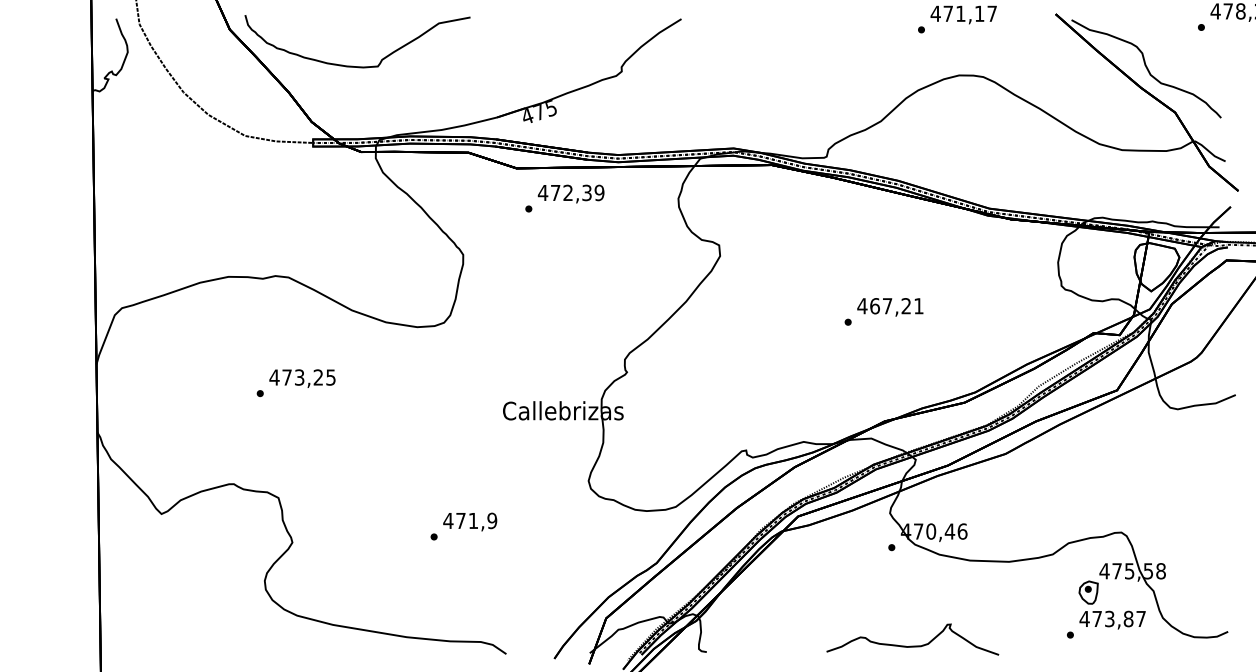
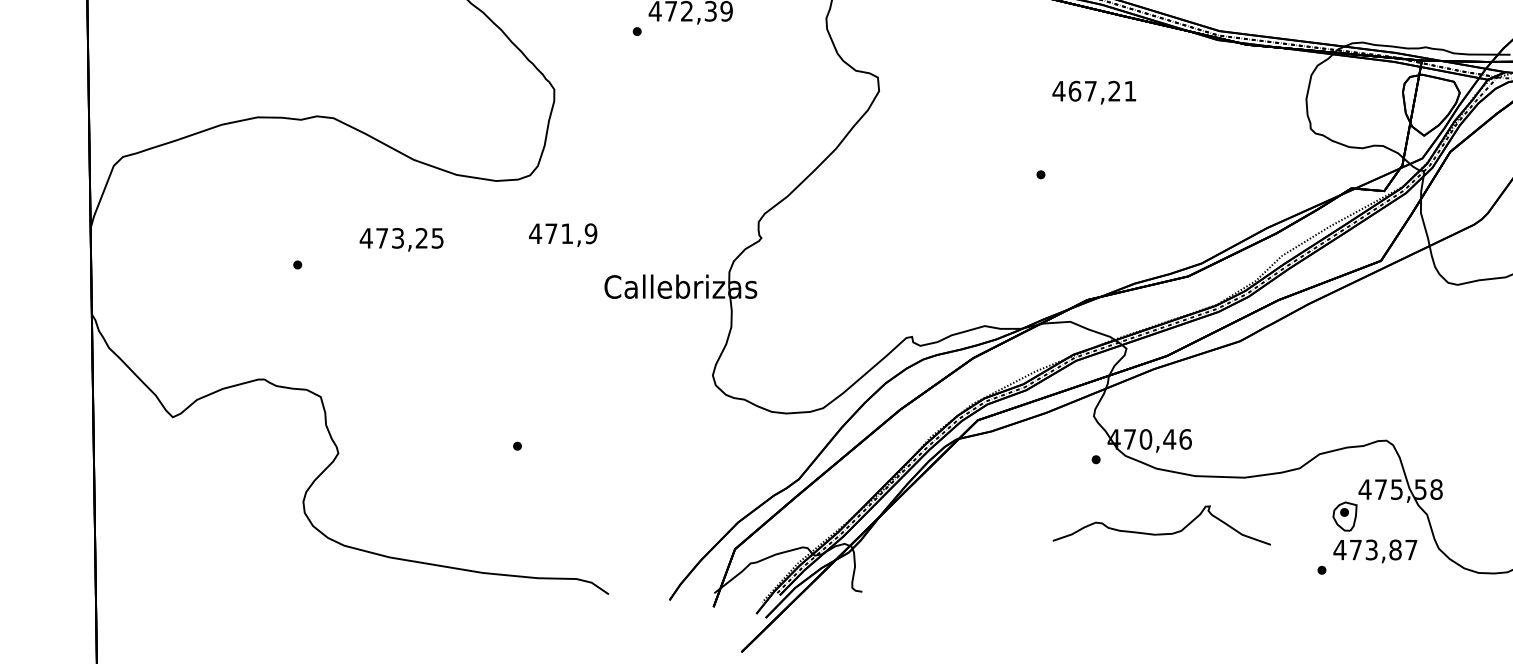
text: (890, 307) -> (1094, 92), moved
text: (302, 378) -> (401, 239), moved
text: (470, 521) -> (563, 234), moved
curve: (912, 645) -> (1161, 532), moved

